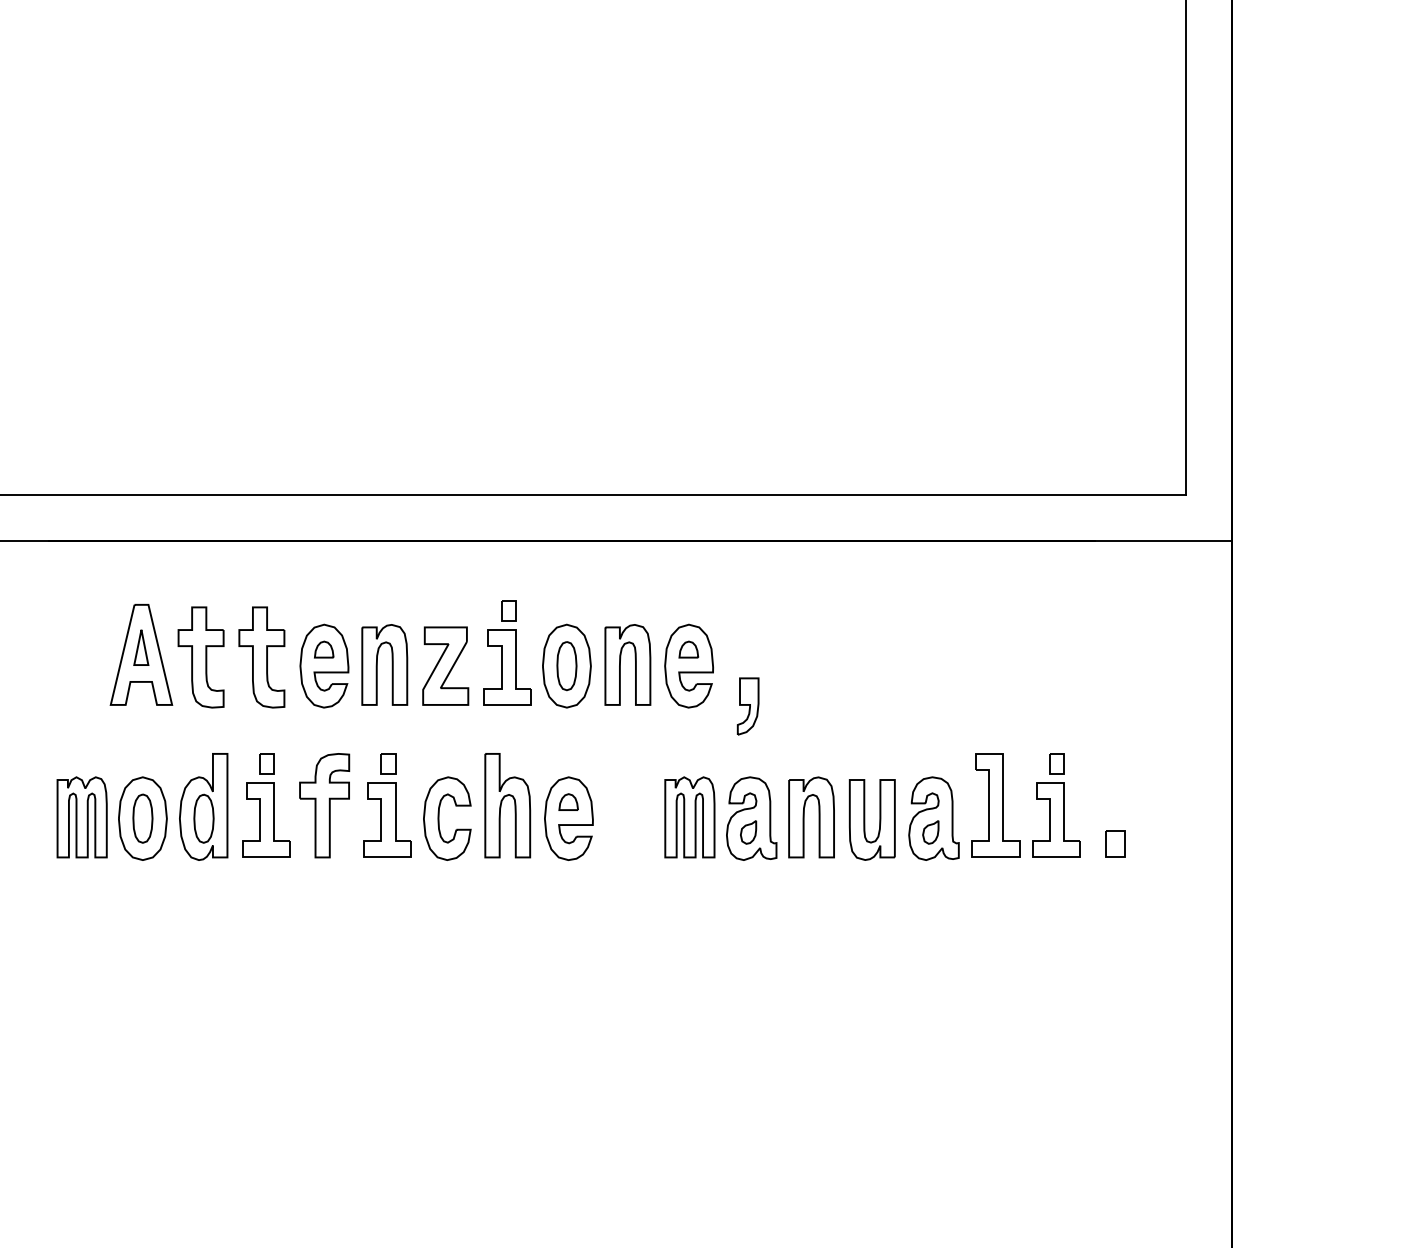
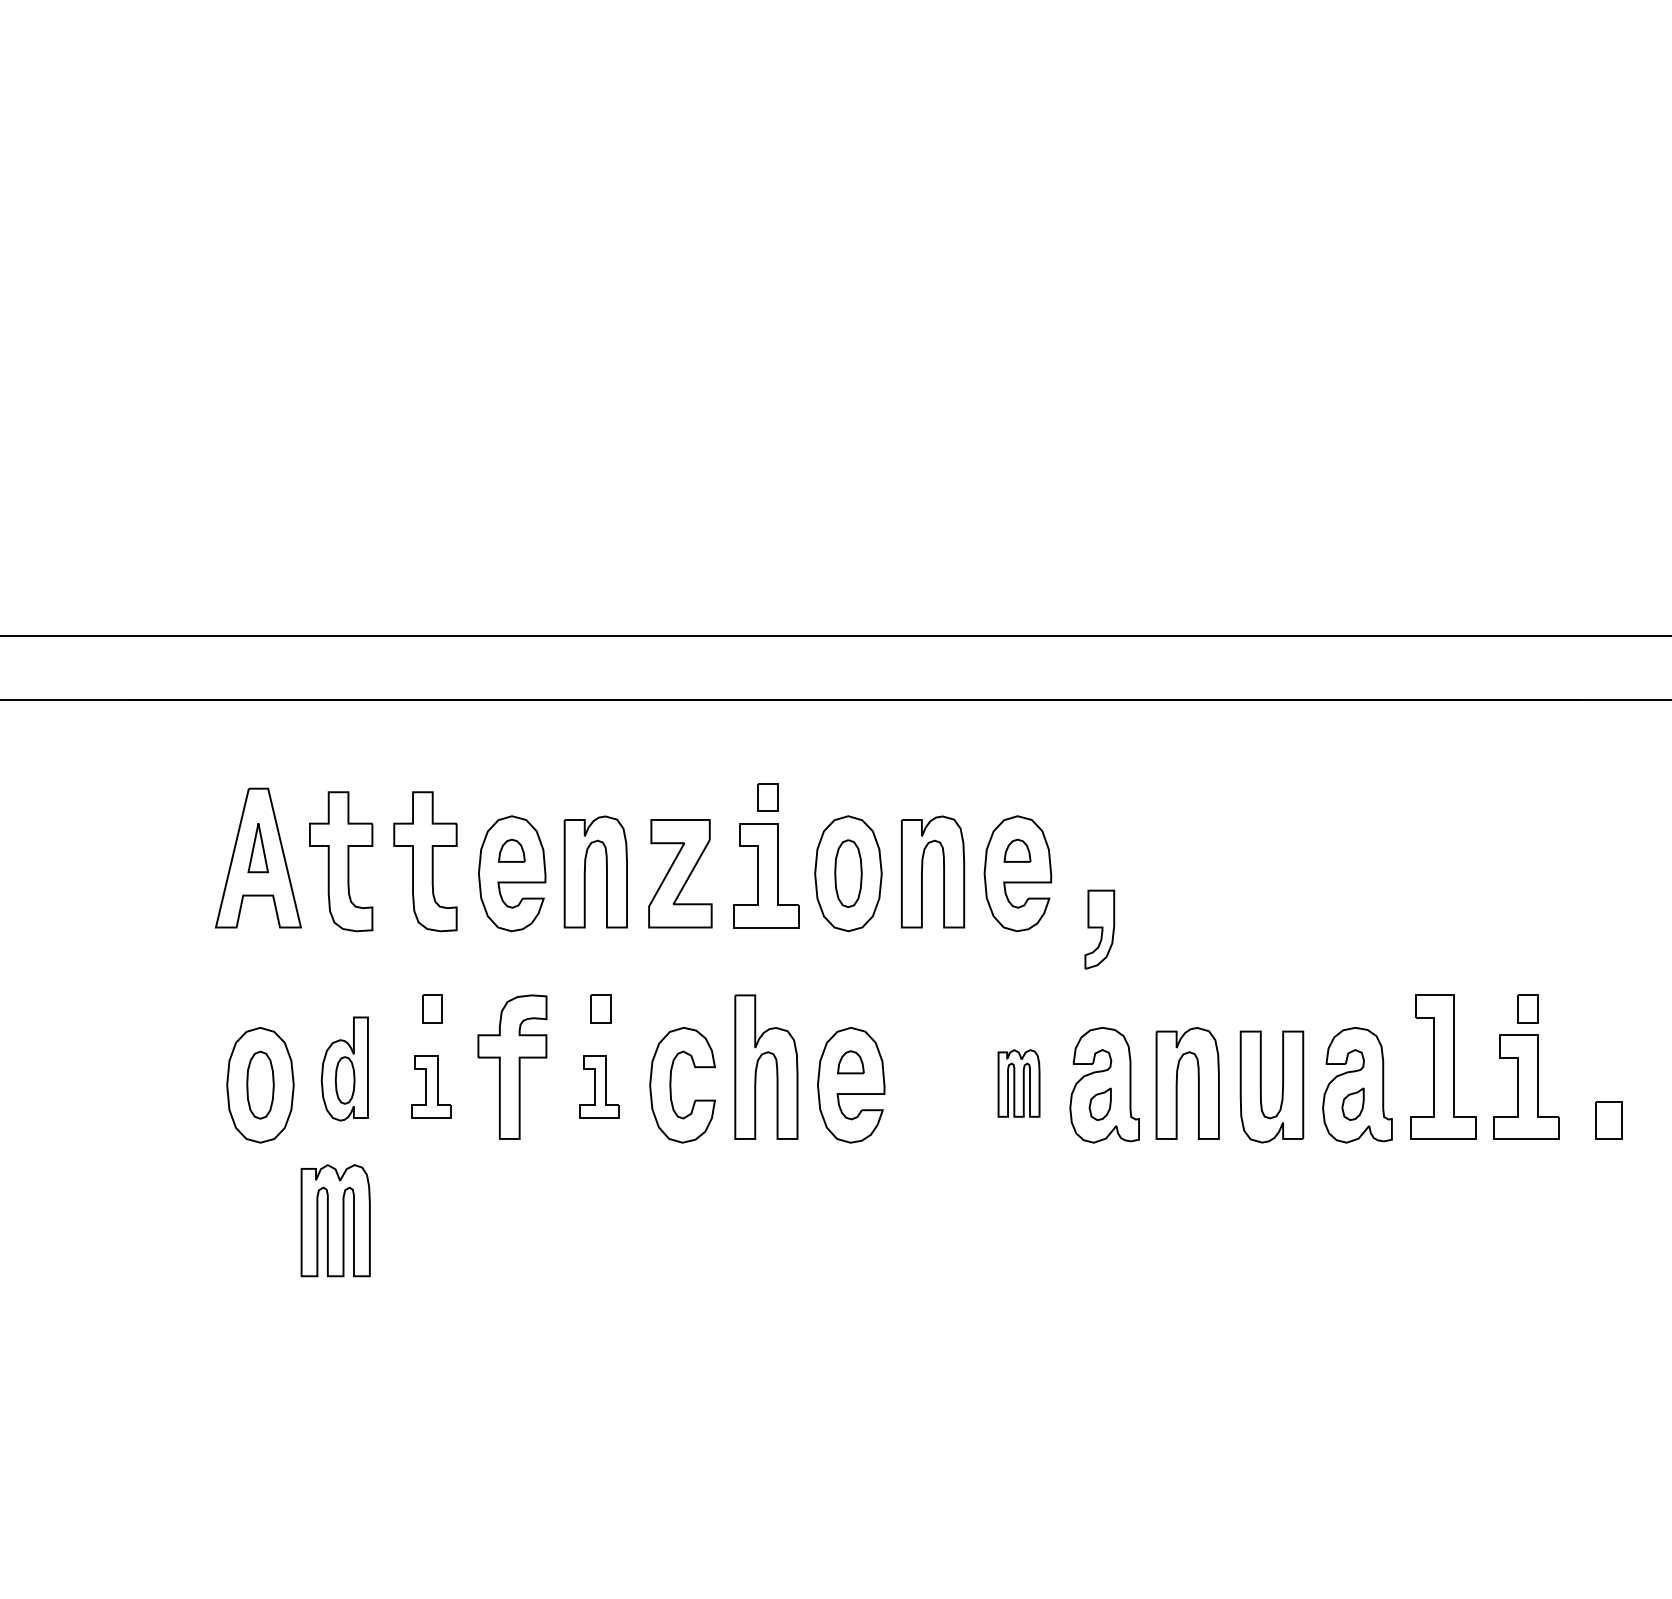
part: (203, 806) -> (344, 1068), size x0.7
part: (81, 817) -> (334, 1220), moved
part: (689, 817) -> (1018, 1083), size x0.6
part: (266, 819) -> (431, 1086), size x0.6
part: (387, 819) -> (599, 1086), size x0.6

